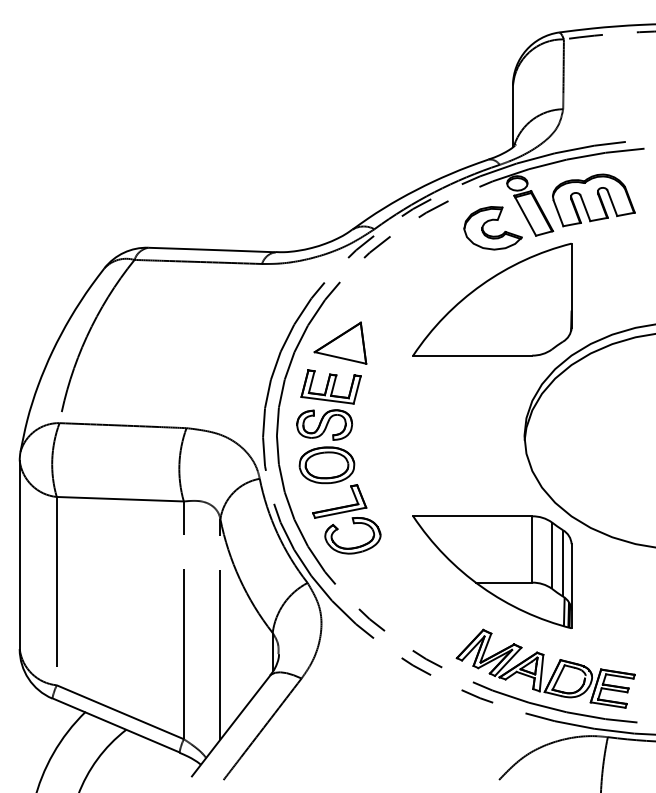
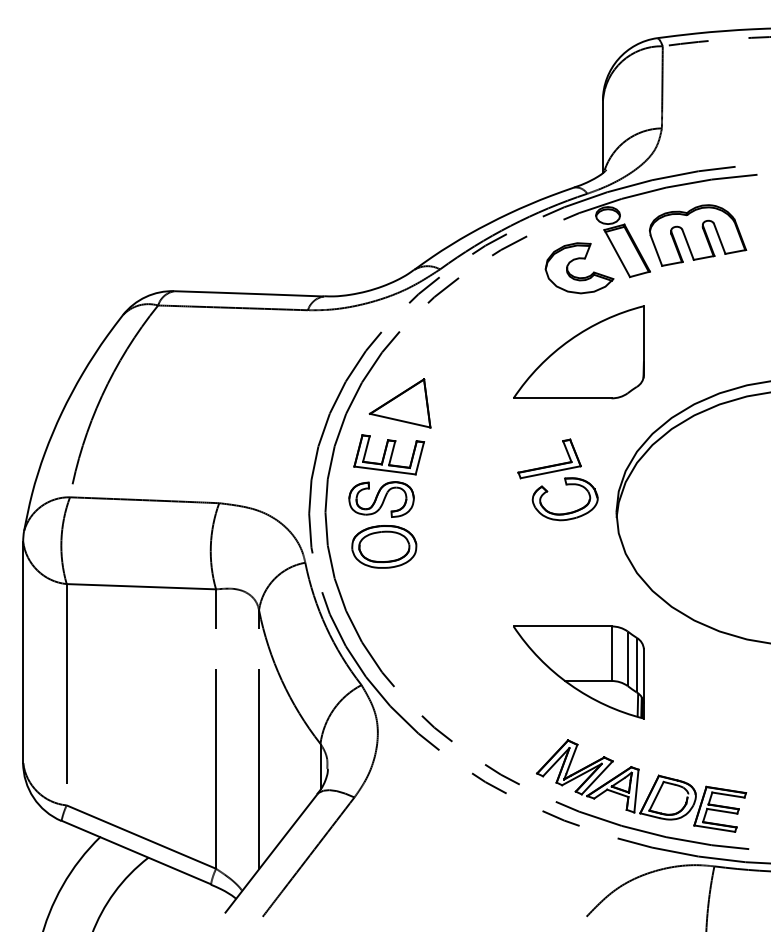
part: (492, 299) -> (578, 351), size x0.7
part: (346, 519) -> (557, 480), moved
part: (492, 571) -> (578, 671), size x0.7

